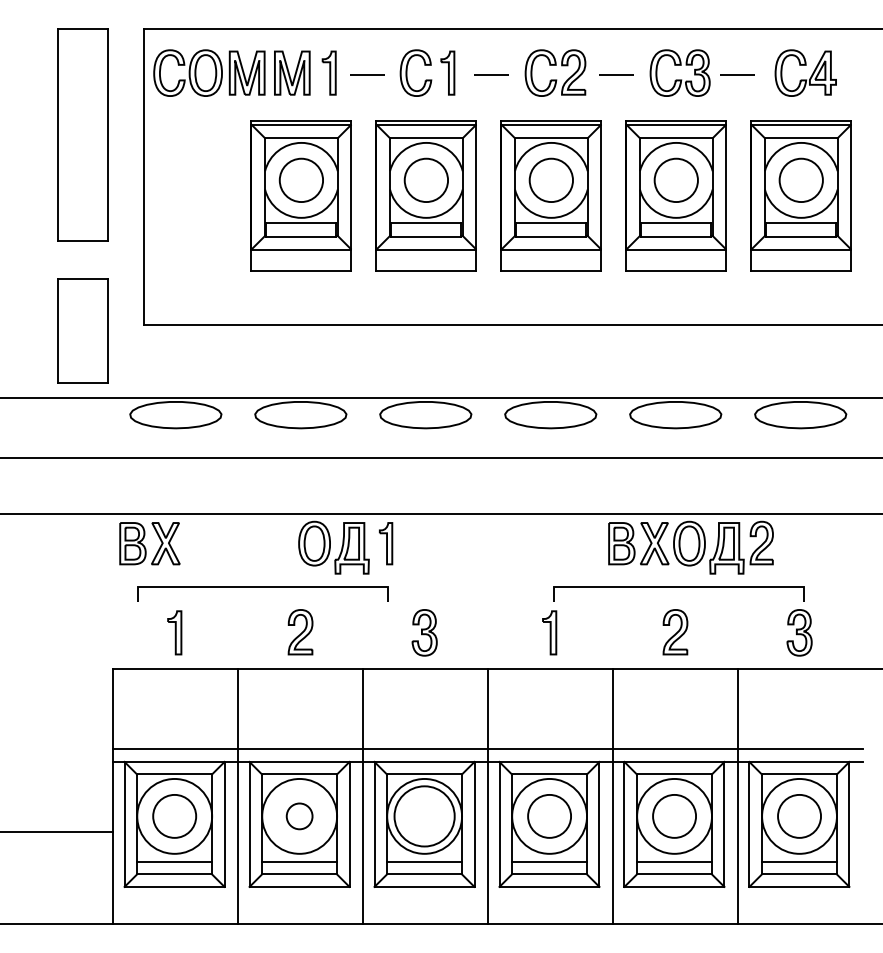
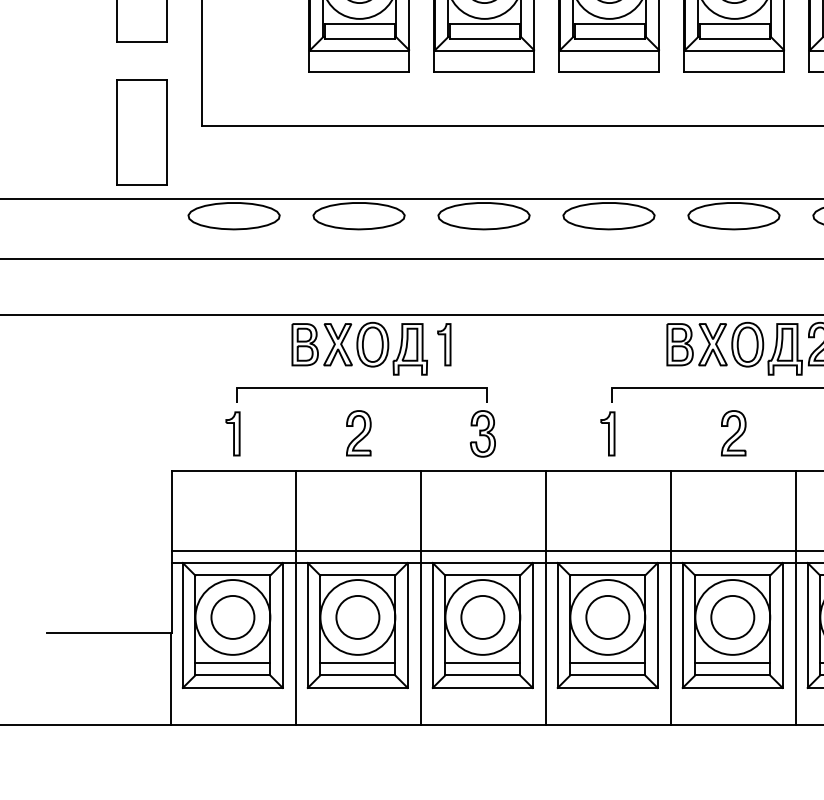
part: (149, 543) -> (321, 344), moved
curve: (262, 587) -> (361, 388), moved
circle: (299, 815) -> (357, 616), size x1.67
circle: (424, 815) -> (482, 616), size x0.71

